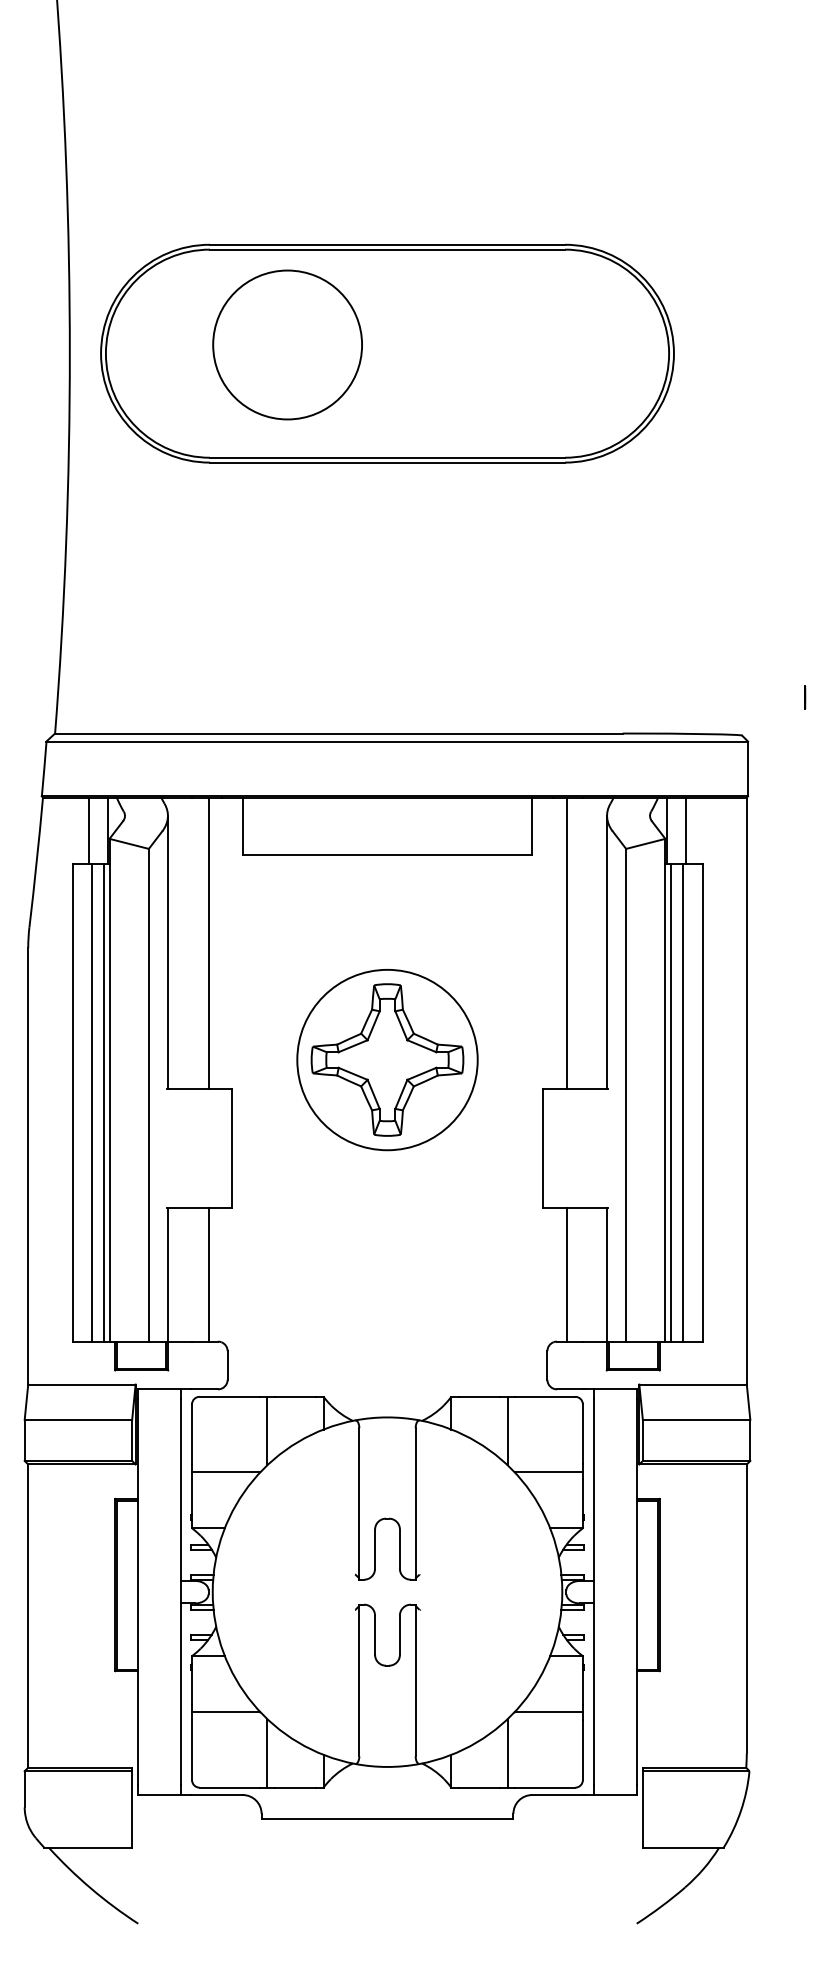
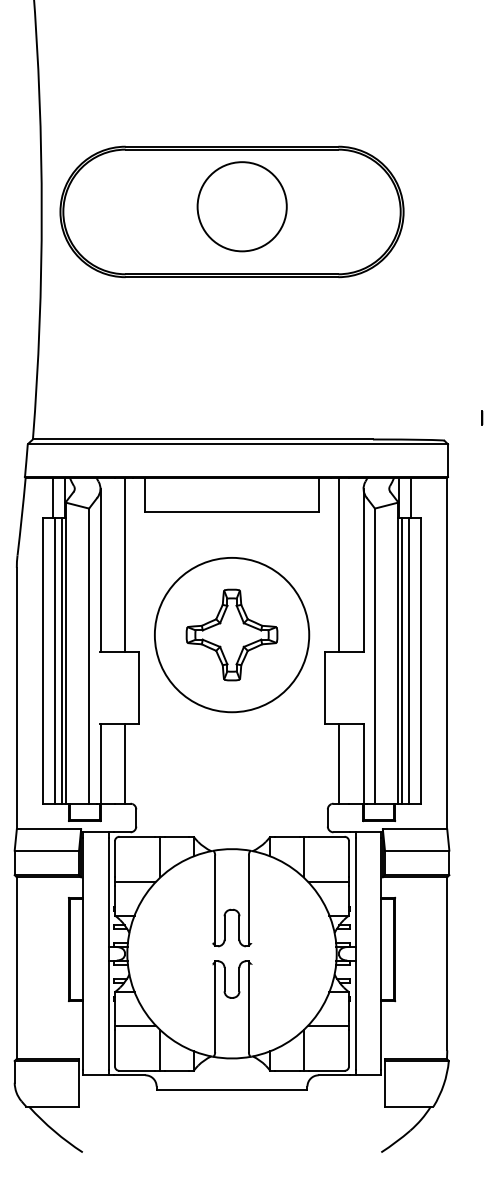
circle: (286, 344) -> (241, 206), moved
circle: (386, 1059) -> (231, 634), size x1.43

